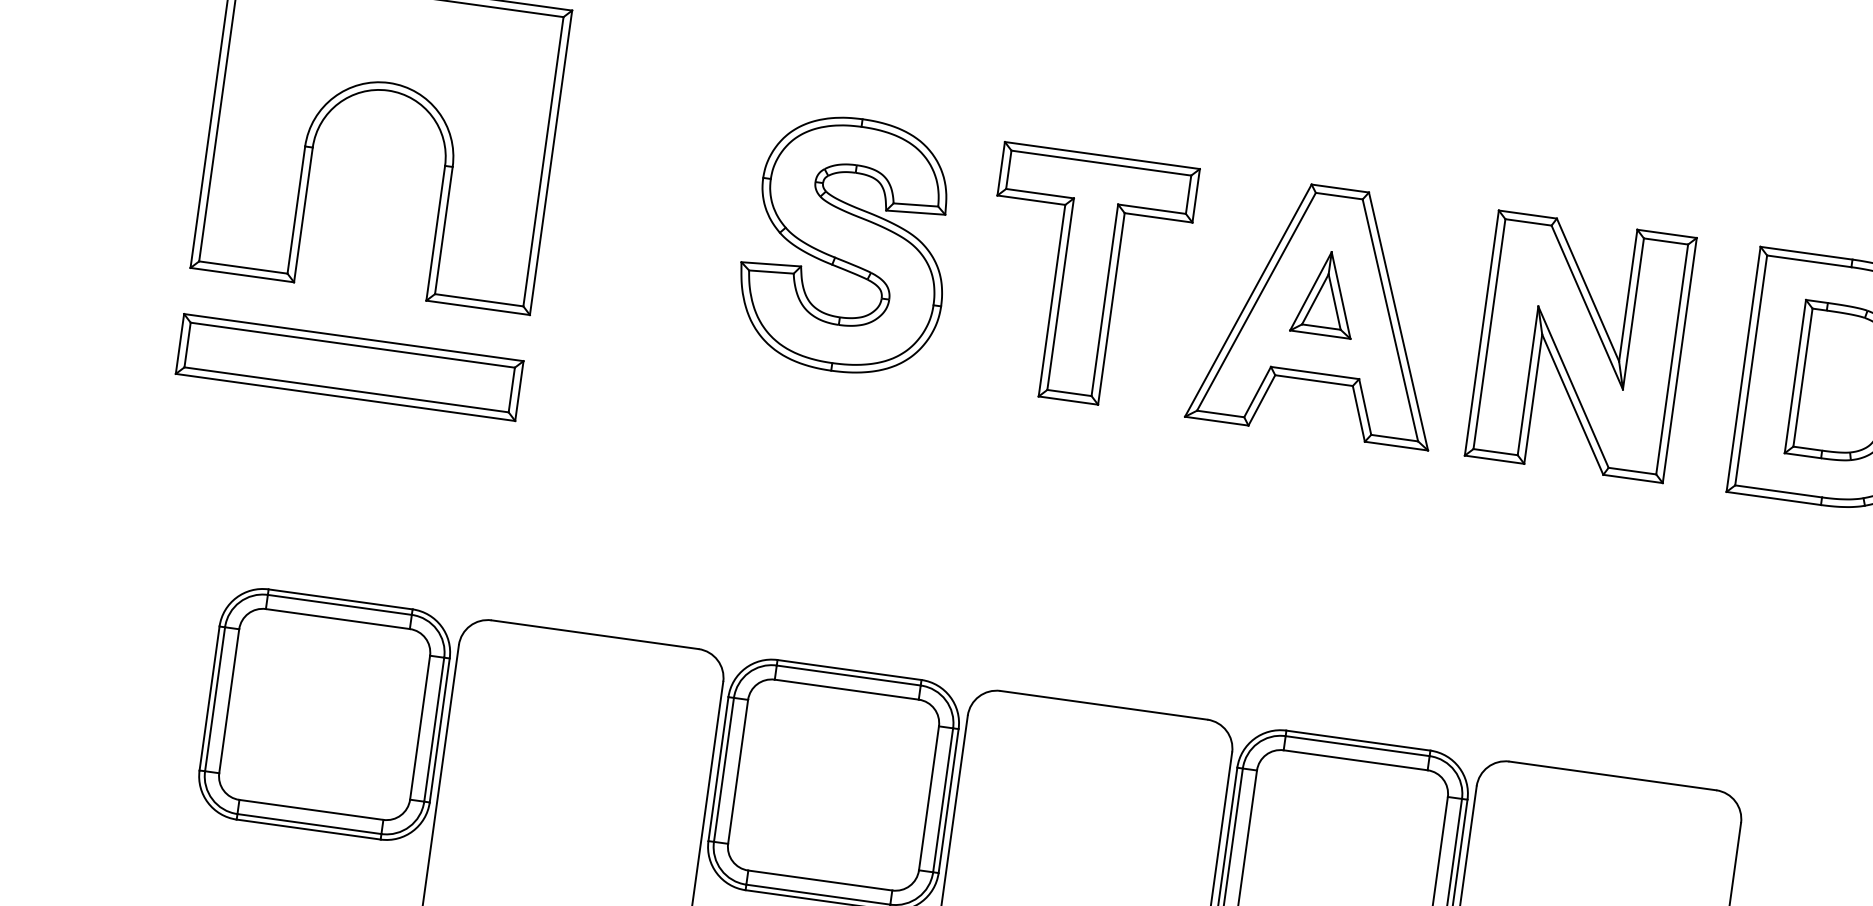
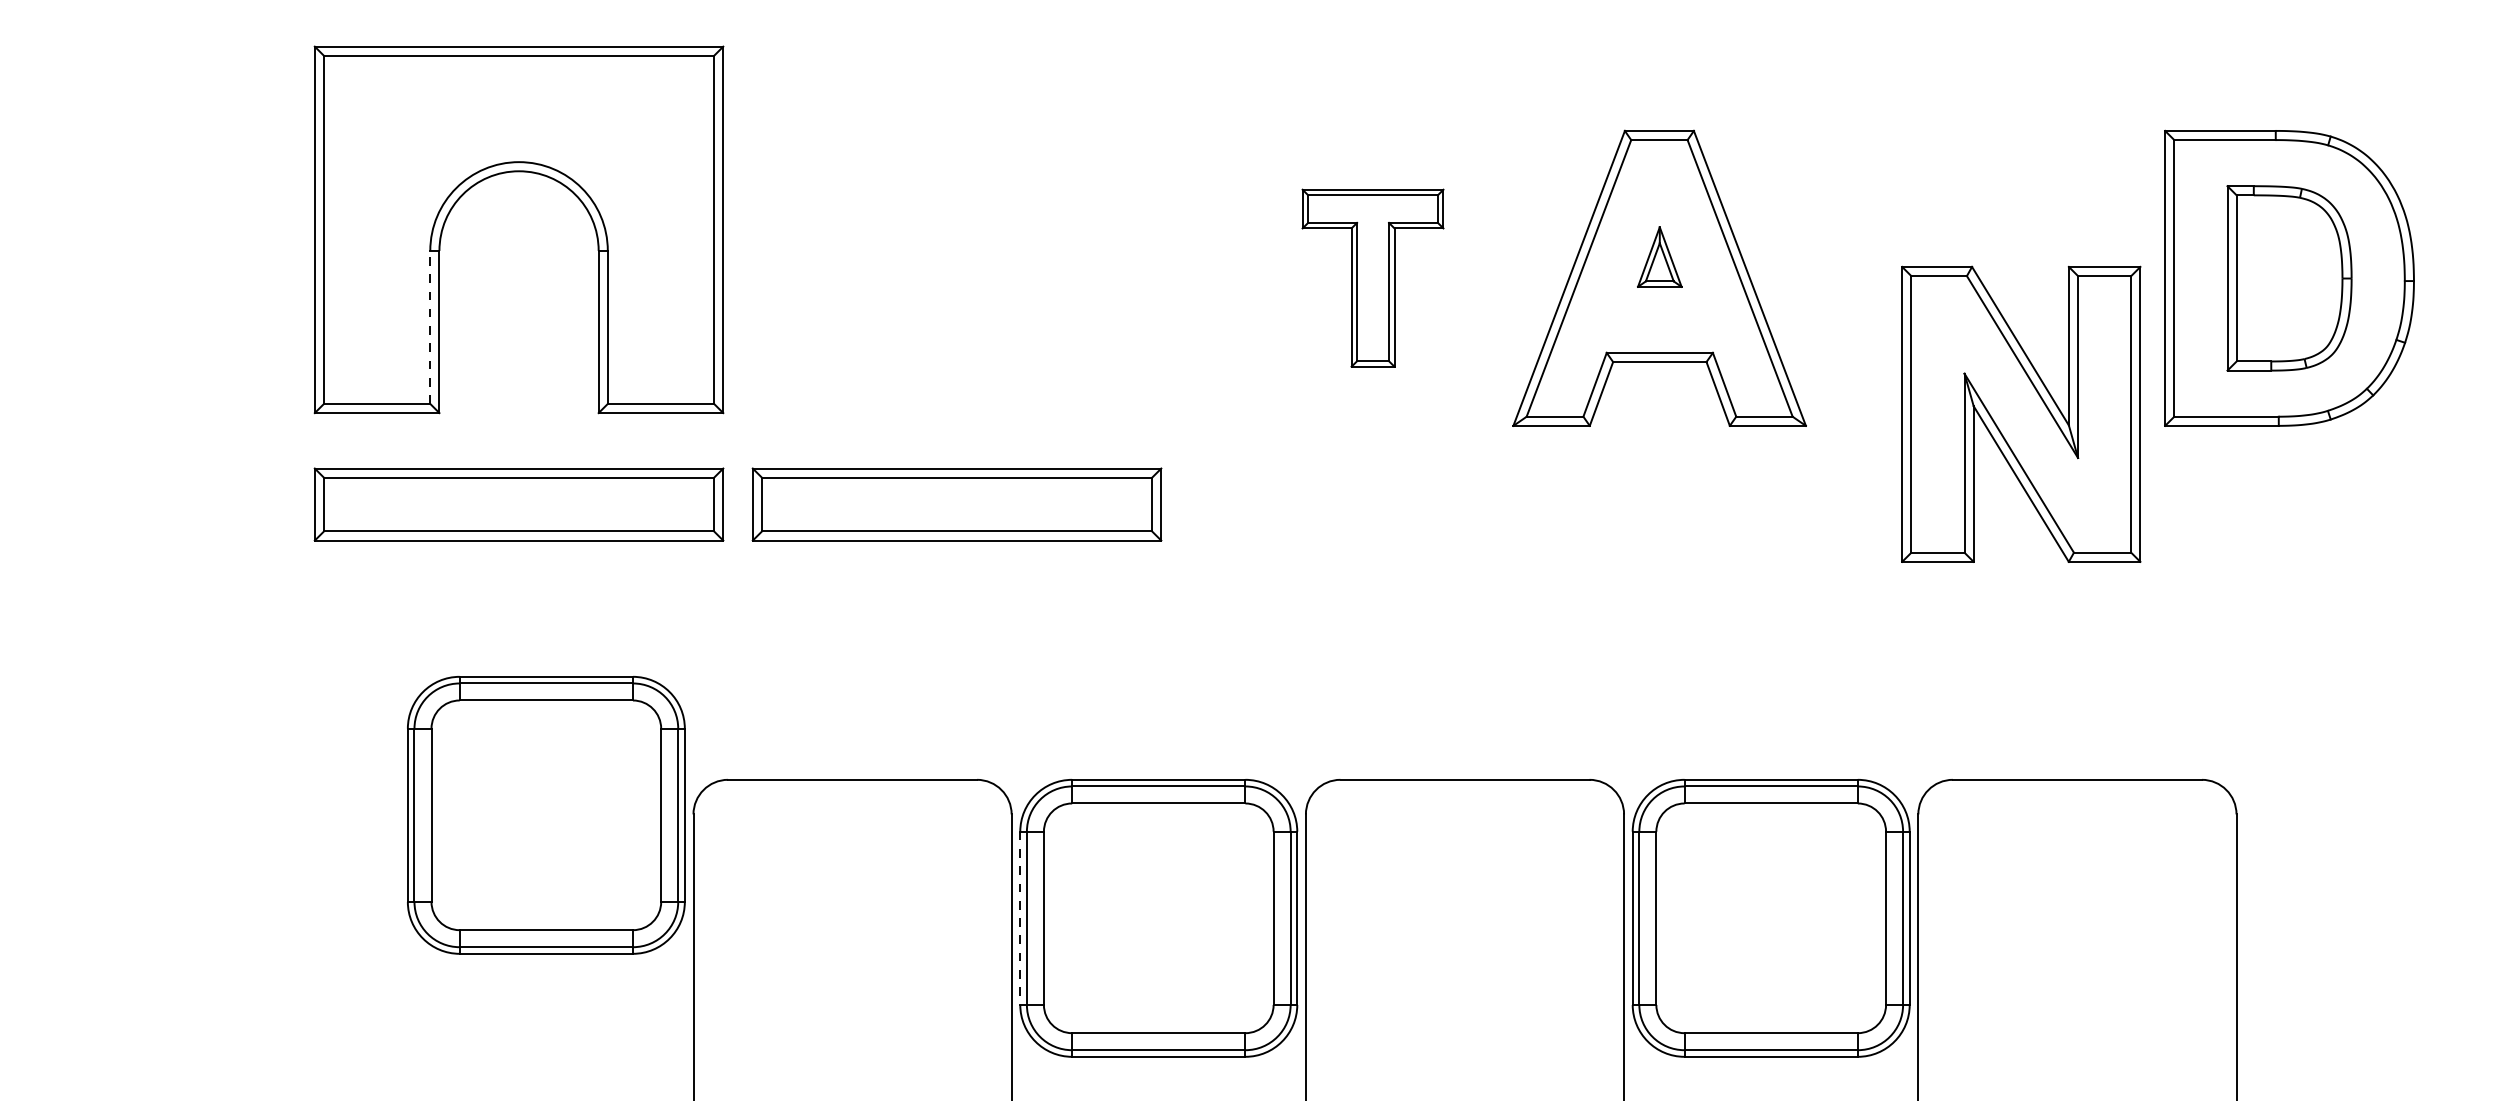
line: (296, 210) -> (430, 327), solid -> dashed
part: (846, 244) -> (1085, 278), removed
part: (1085, 277) -> (1372, 277), size x0.6
part: (1325, 292) -> (1659, 256), size x0.6
part: (1581, 346) -> (2021, 413), moved
part: (713, 417) -> (956, 504), added
part: (324, 714) -> (546, 815), moved
line: (718, 769) -> (1020, 918), solid -> dashed

